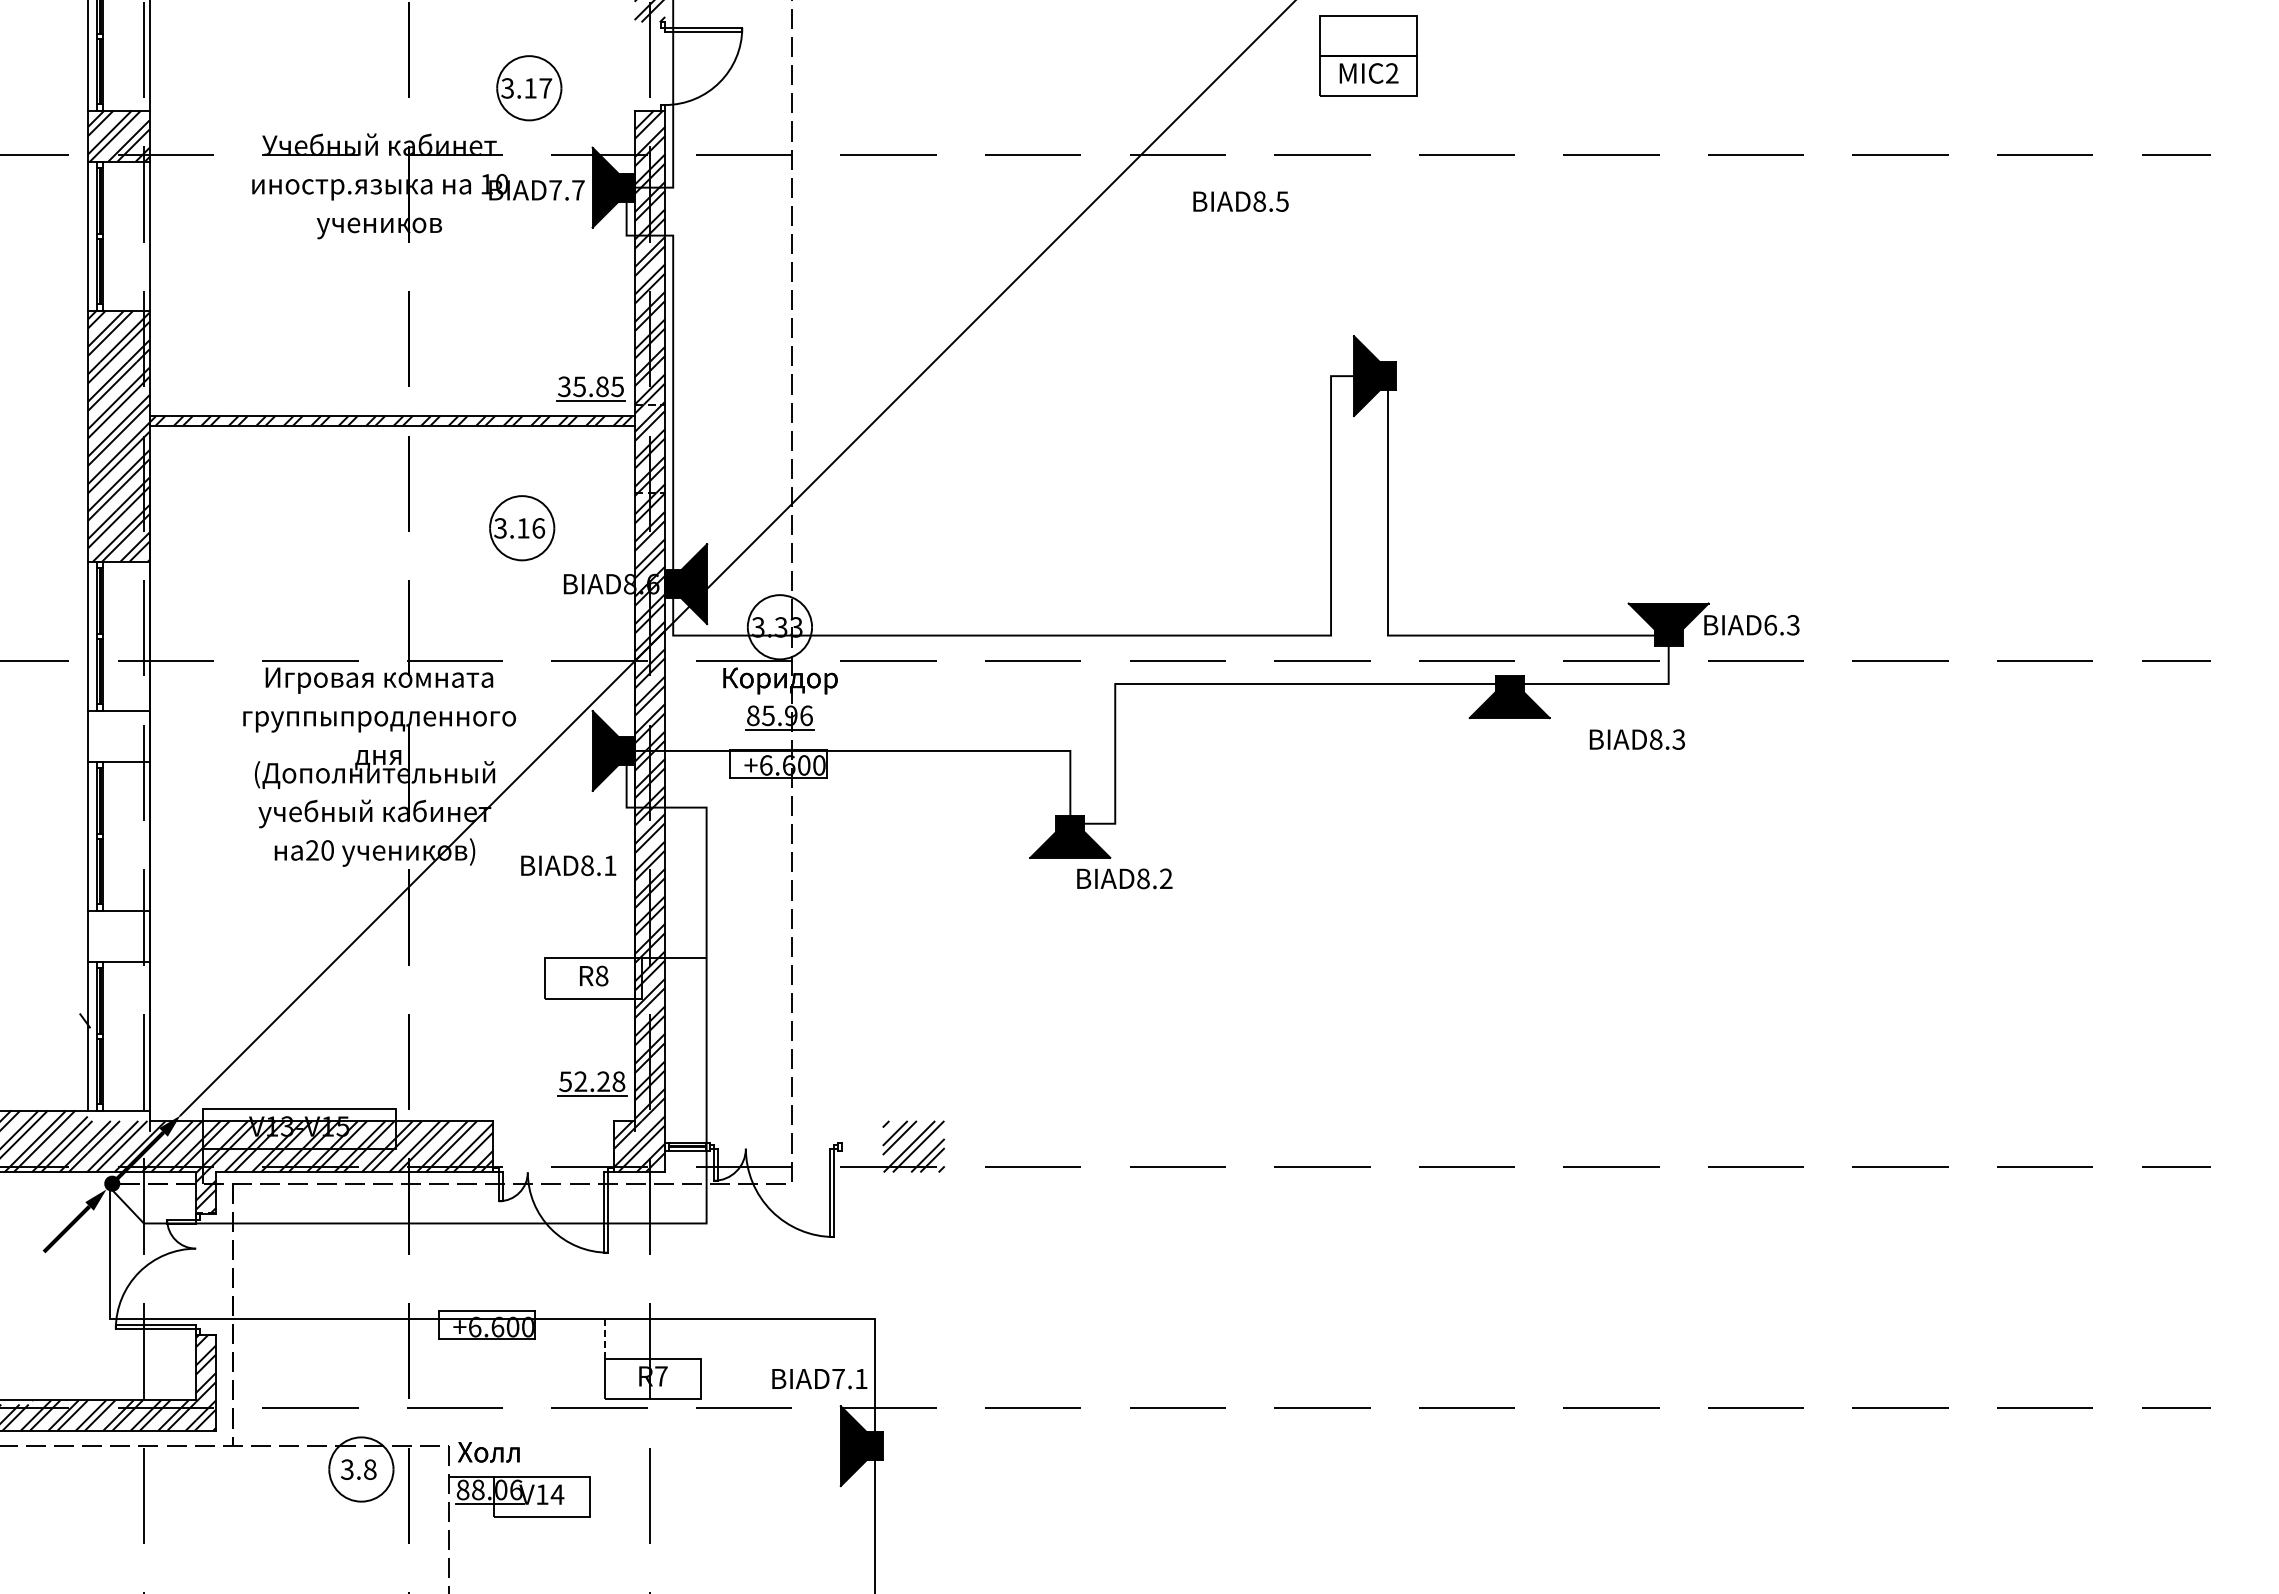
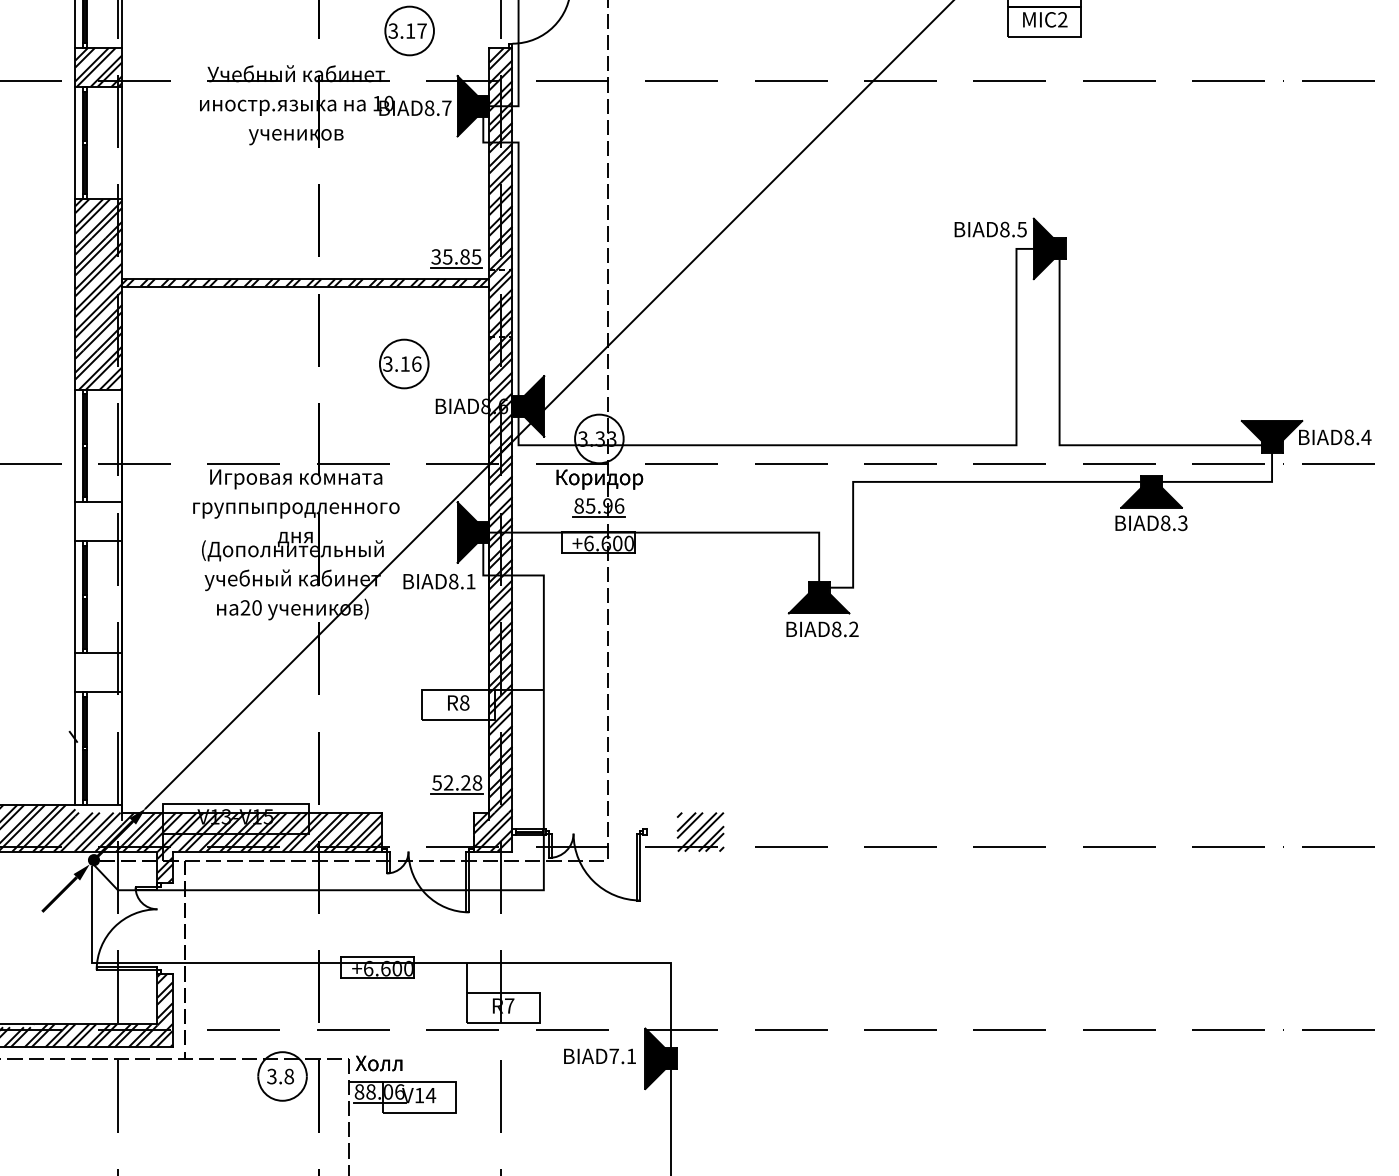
text: (555, 190) -> (429, 108), BIAD7.7 -> BIAD8.7
text: (1240, 201) -> (990, 229), moved
text: (1782, 624) -> (1358, 436), BIAD6.3 -> BIAD8.4
text: (1636, 739) -> (1150, 523), moved
text: (568, 865) -> (439, 581), moved
text: (1124, 878) -> (822, 629), moved
line: (604, 1339) -> (466, 978), dashed -> solid
text: (819, 1379) -> (599, 1056), moved

